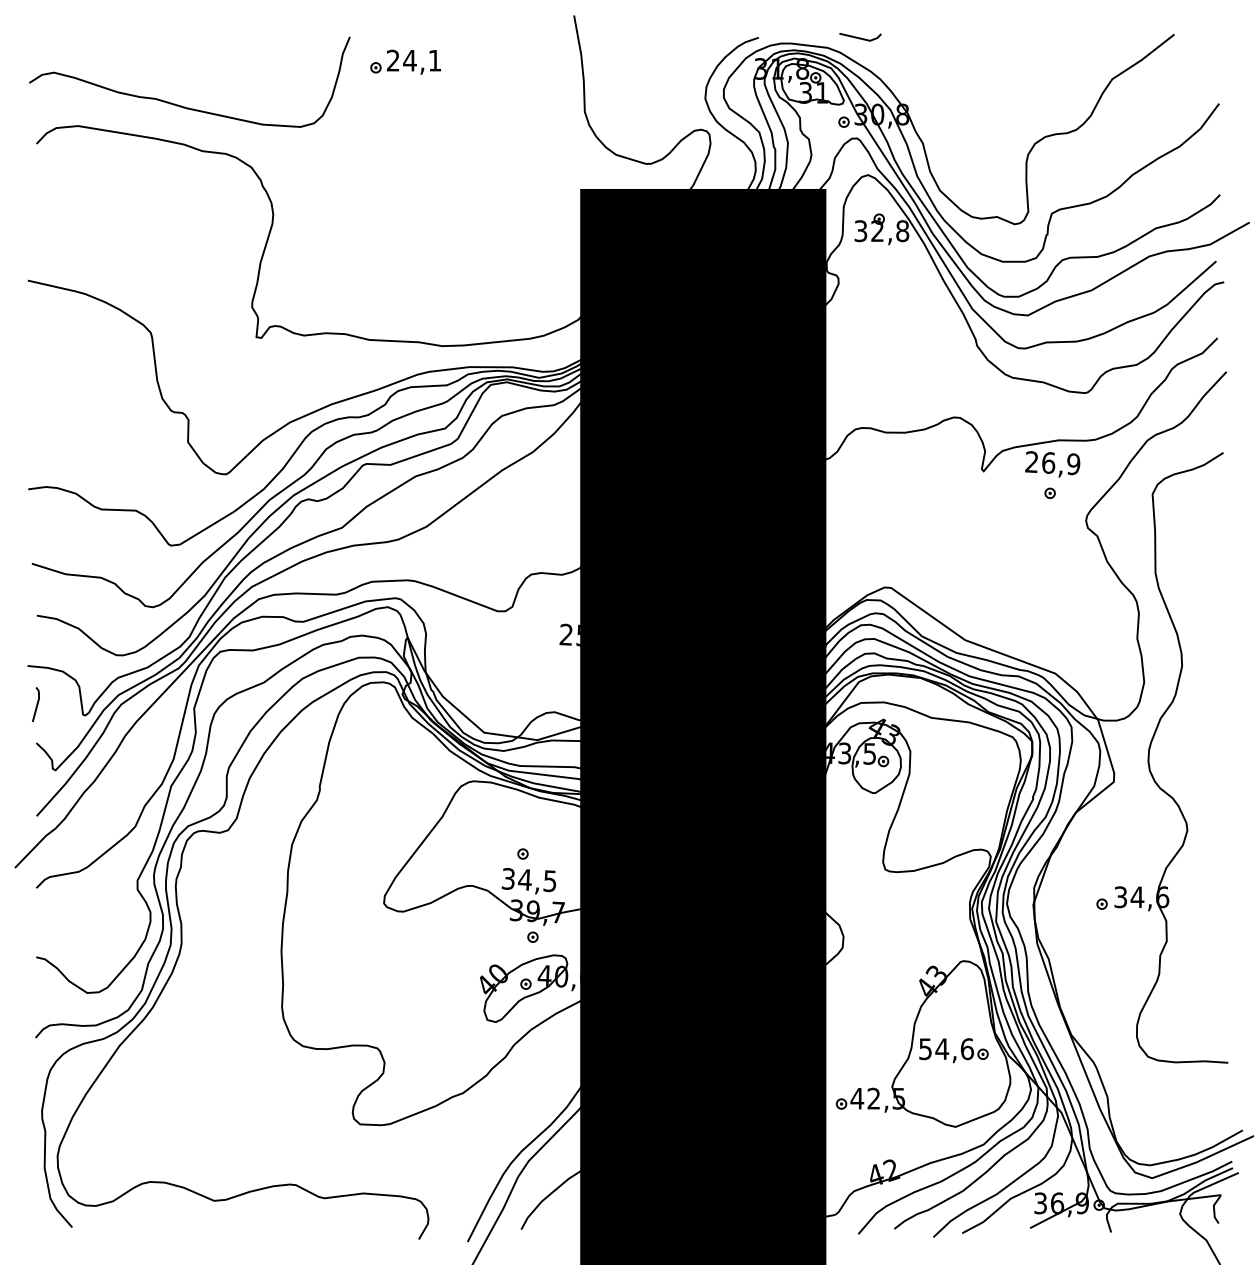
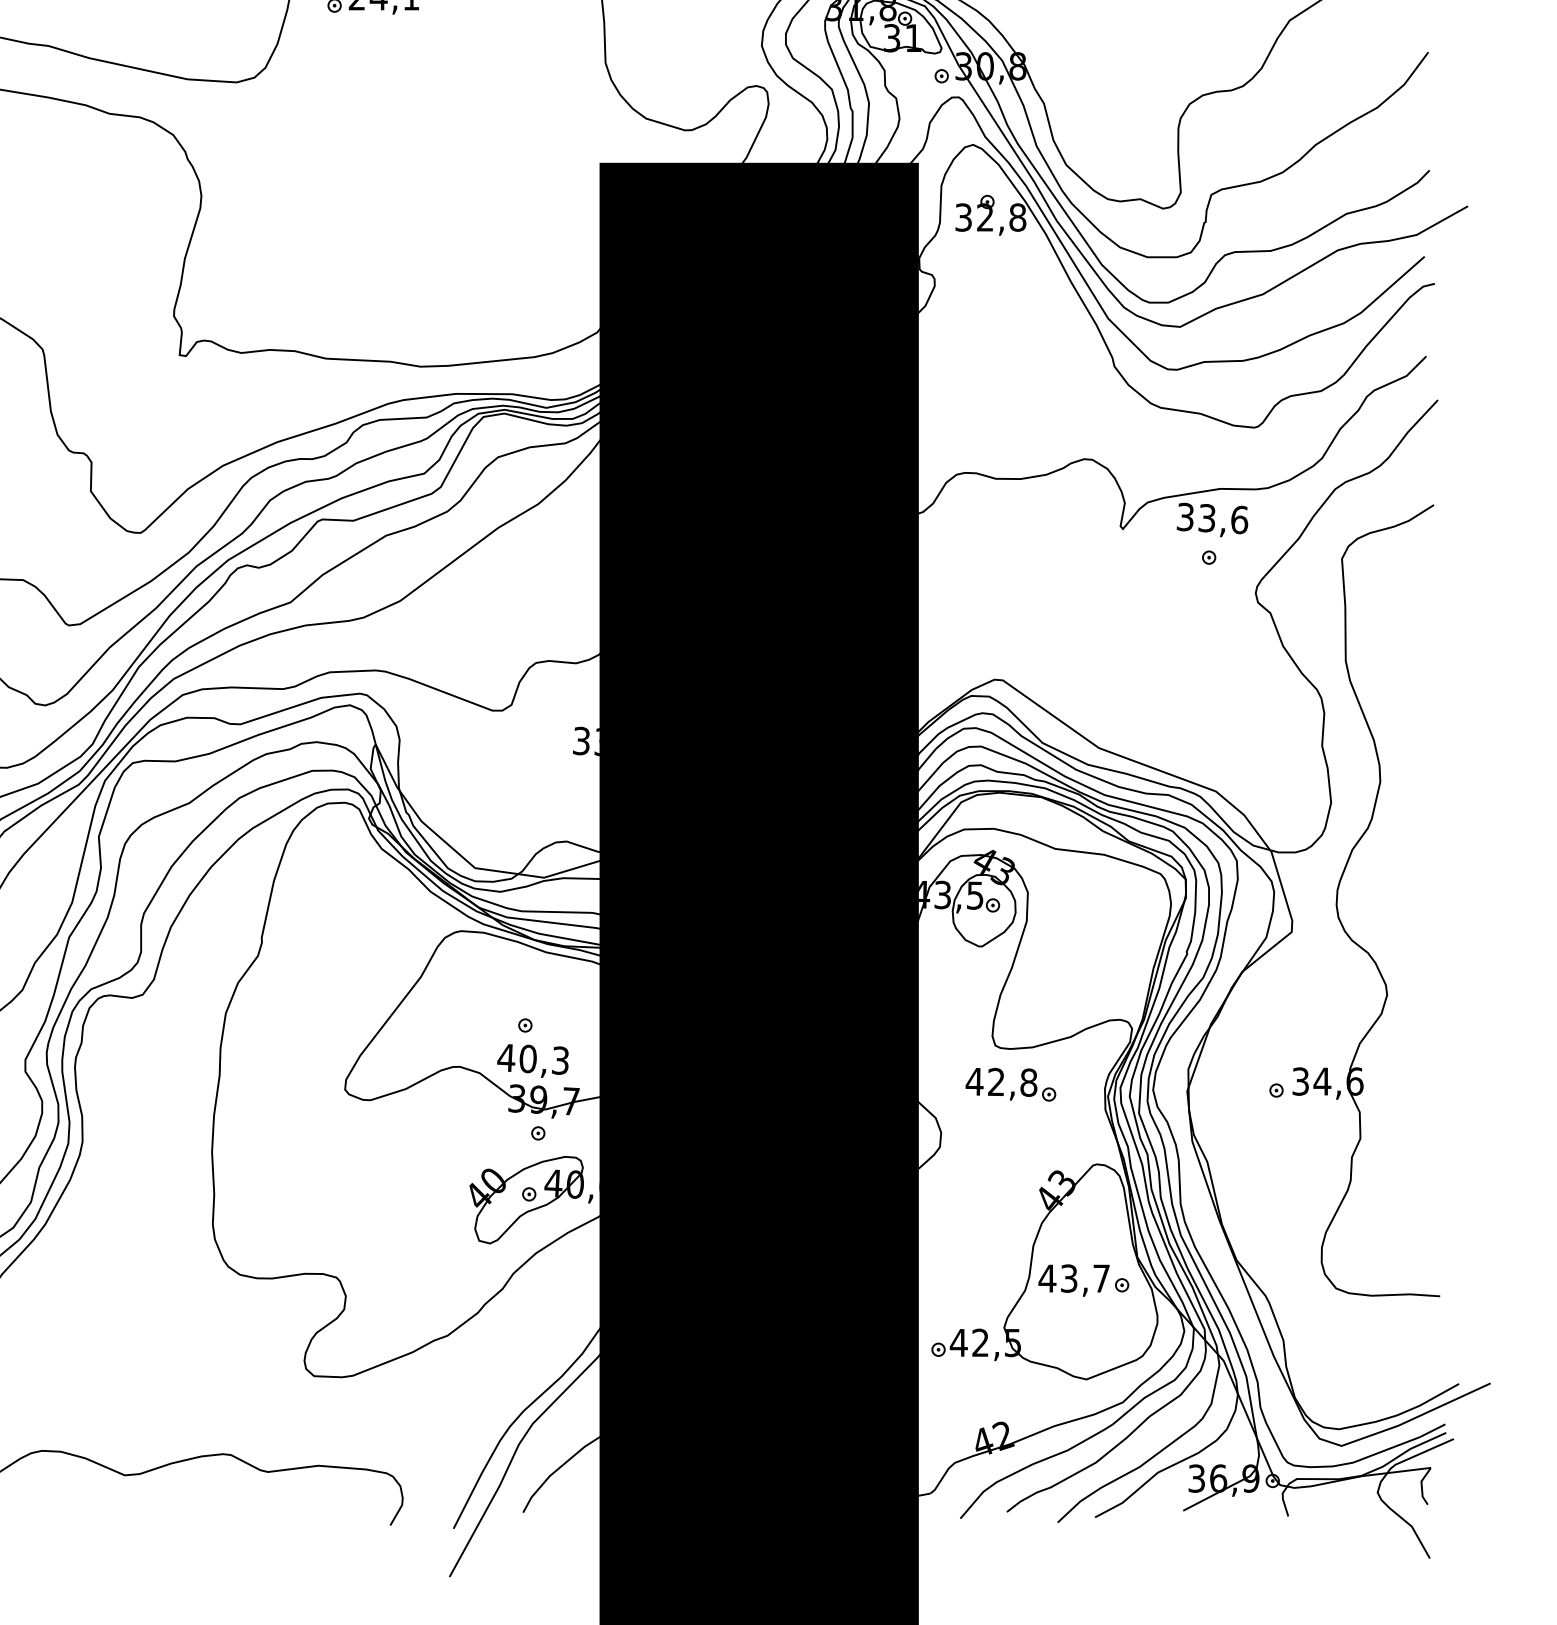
text: (1052, 463) -> (1212, 518), 26,9 -> 33,6
text: (569, 634) -> (585, 740), 25,6 -> 33,4
text: (528, 879) -> (532, 1058), 34,5 -> 40,3
part: (897, 899) -> (1011, 1084), added
text: (945, 1049) -> (1073, 1279), 54,6 -> 43,7

